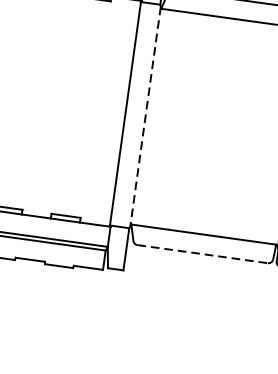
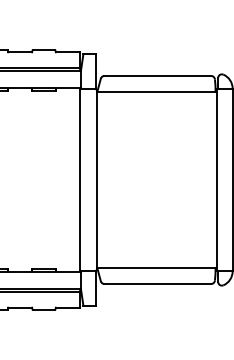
line: (145, 115) -> (96, 179), dashed -> solid
line: (203, 254) -> (158, 284), dashed -> solid

